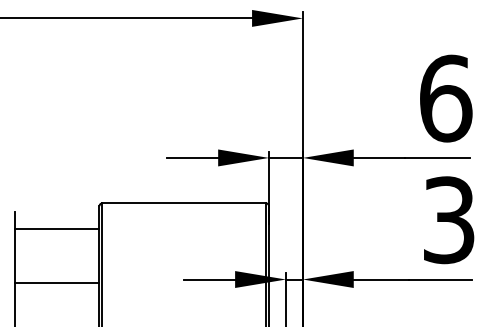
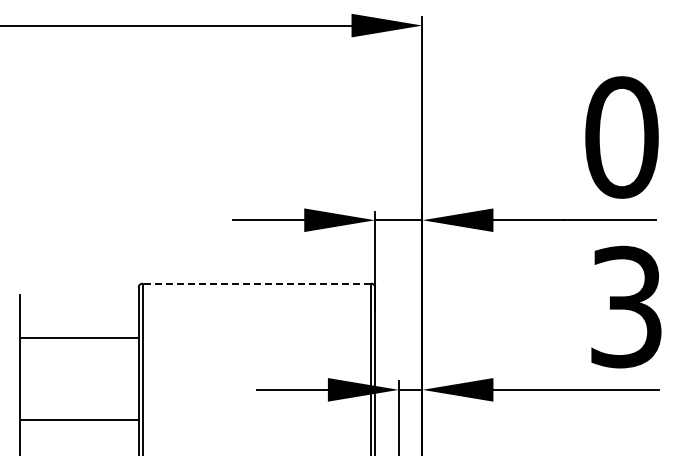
text: (446, 98) -> (622, 137), 6 -> 0
line: (183, 203) -> (256, 283), solid -> dashed
line: (57, 229) -> (79, 338), moved
line: (57, 282) -> (79, 420), moved

